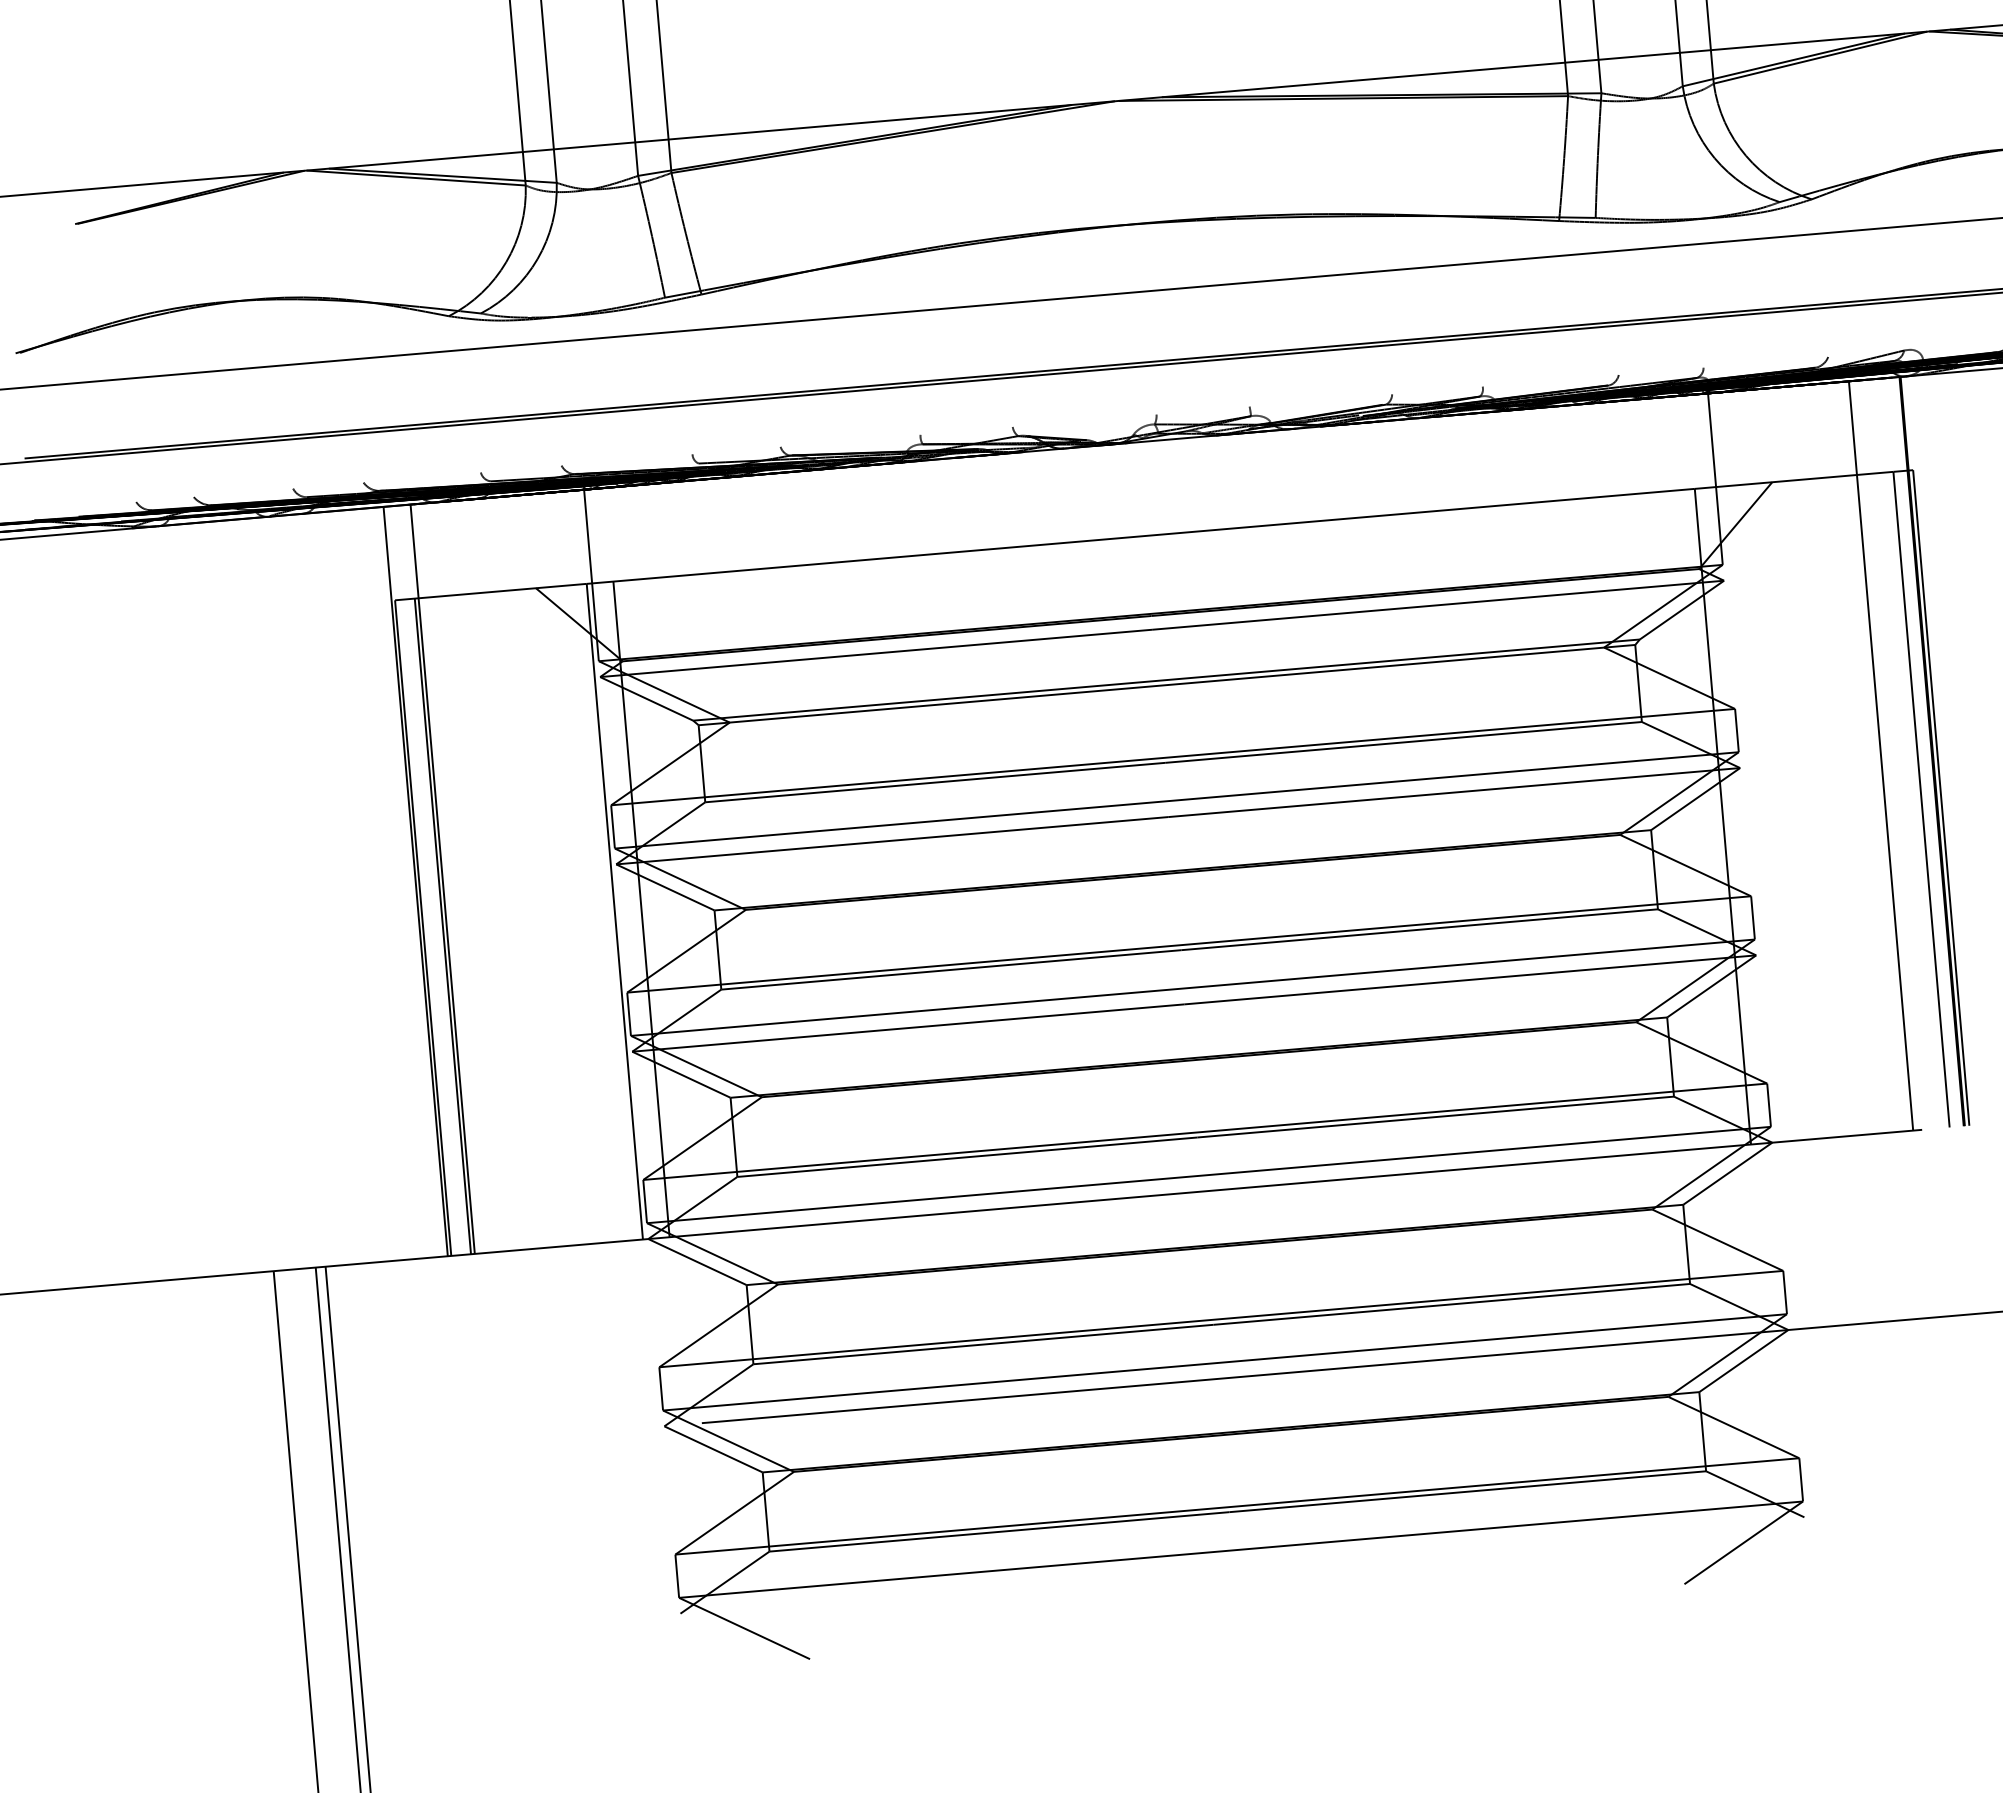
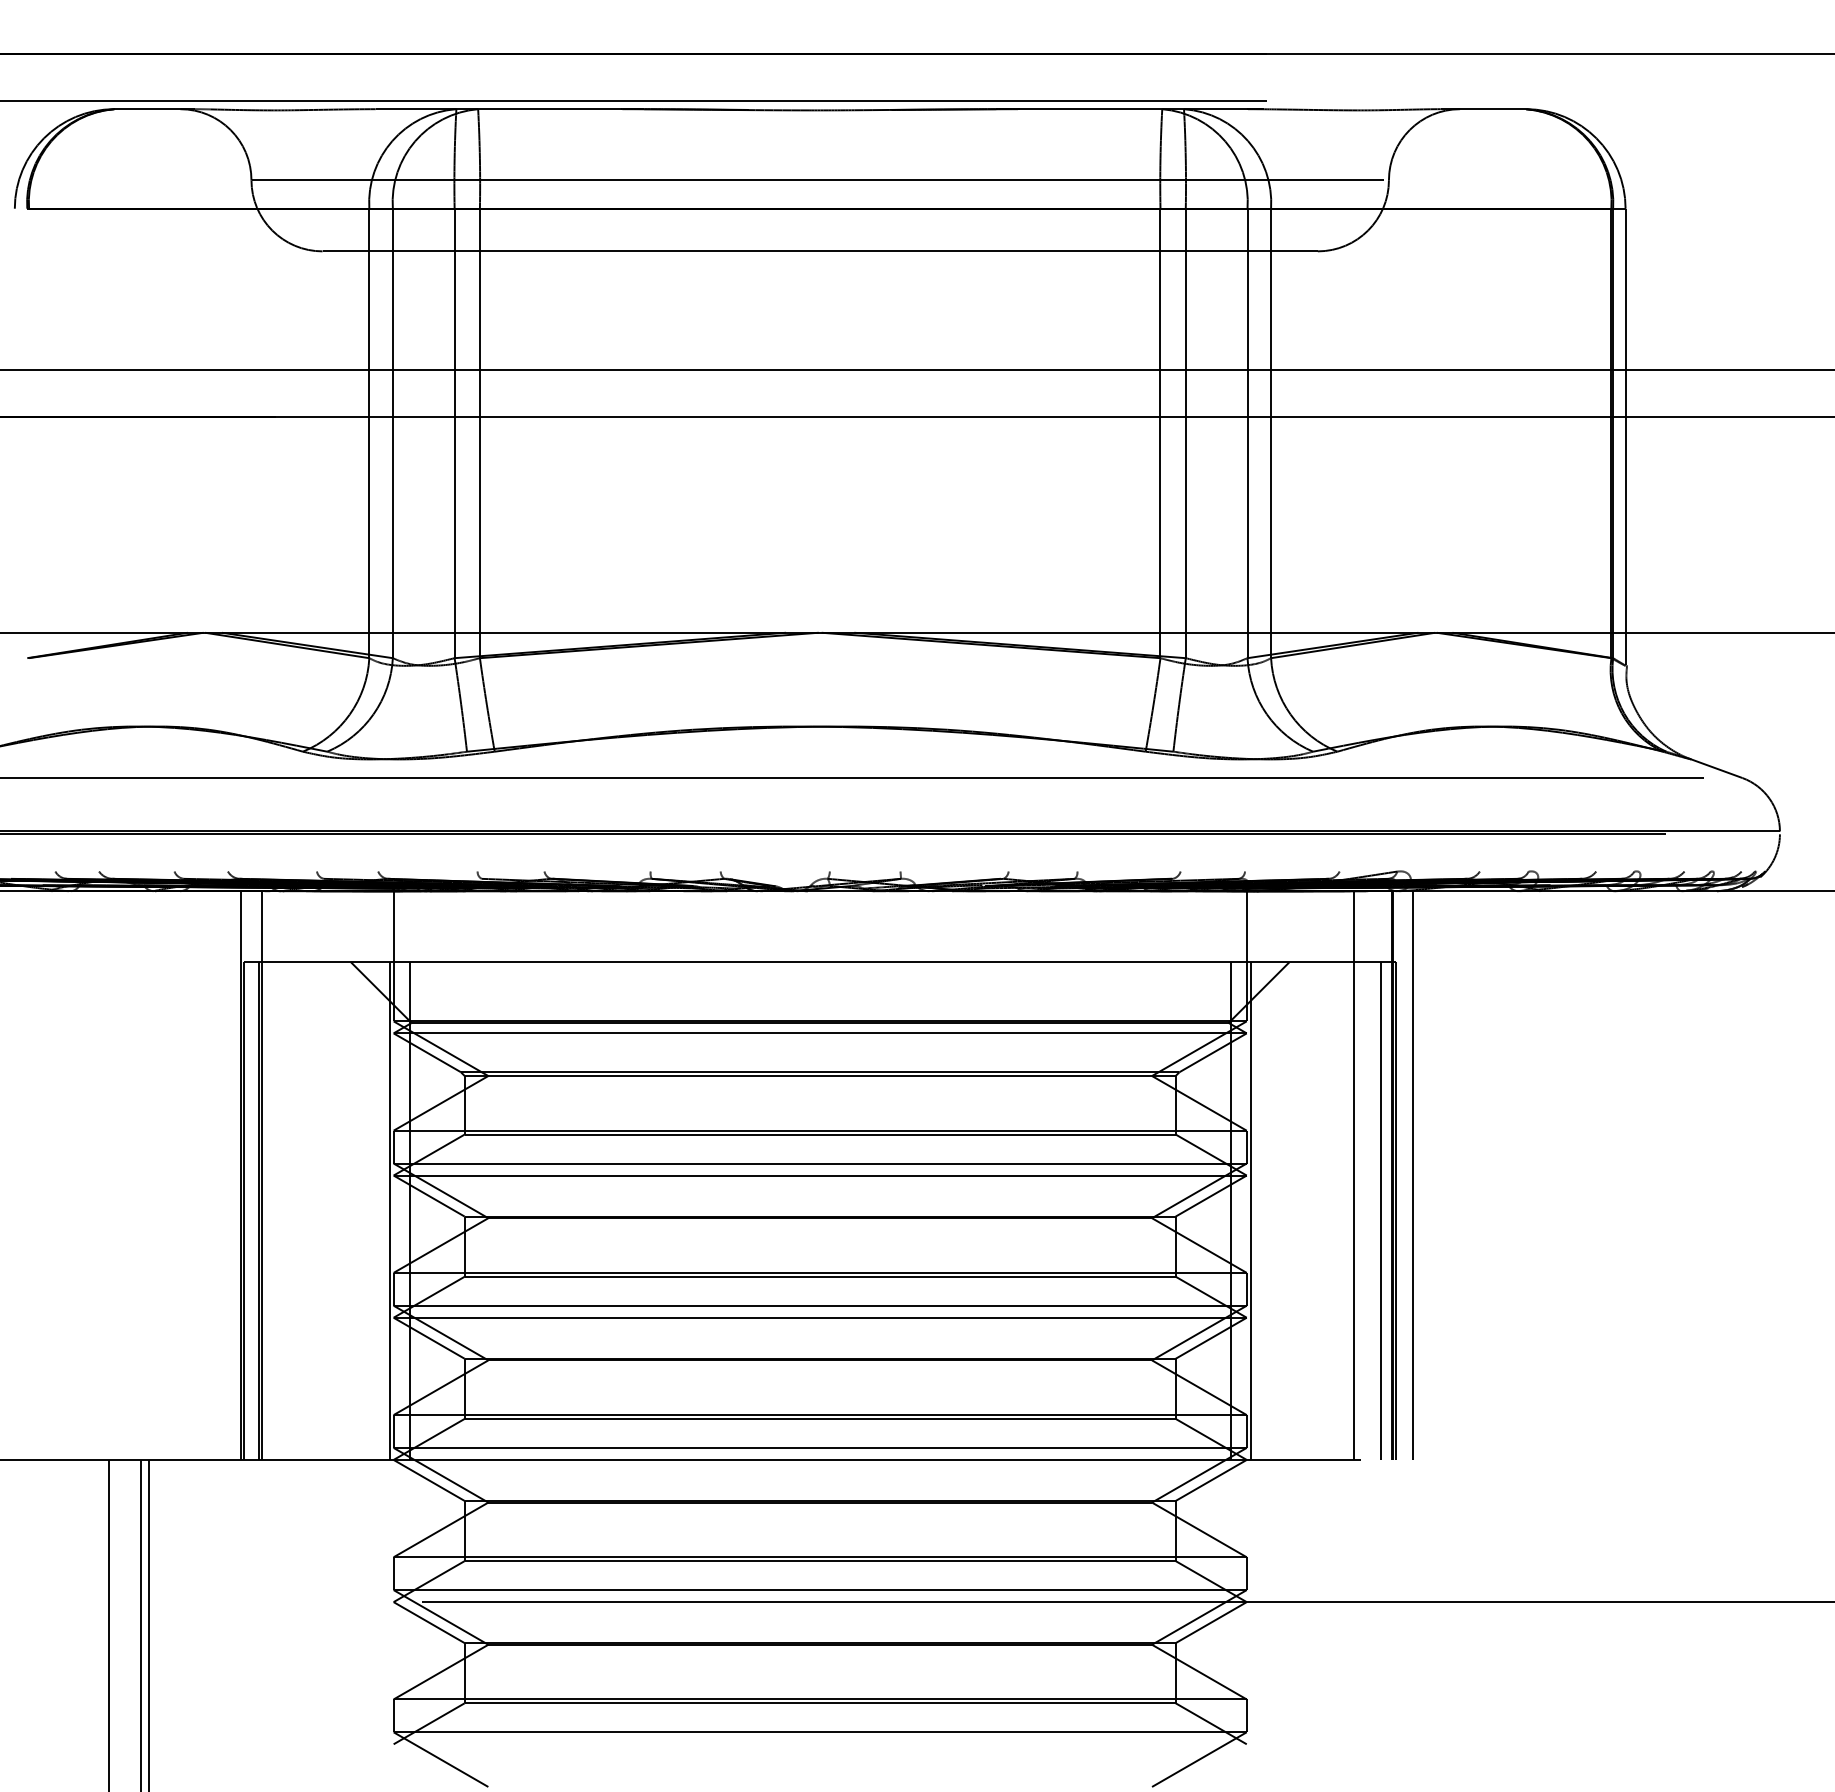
line: (1959, 749) -> (1413, 1175), added
line: (1749, 813) -> (1250, 1210), added

